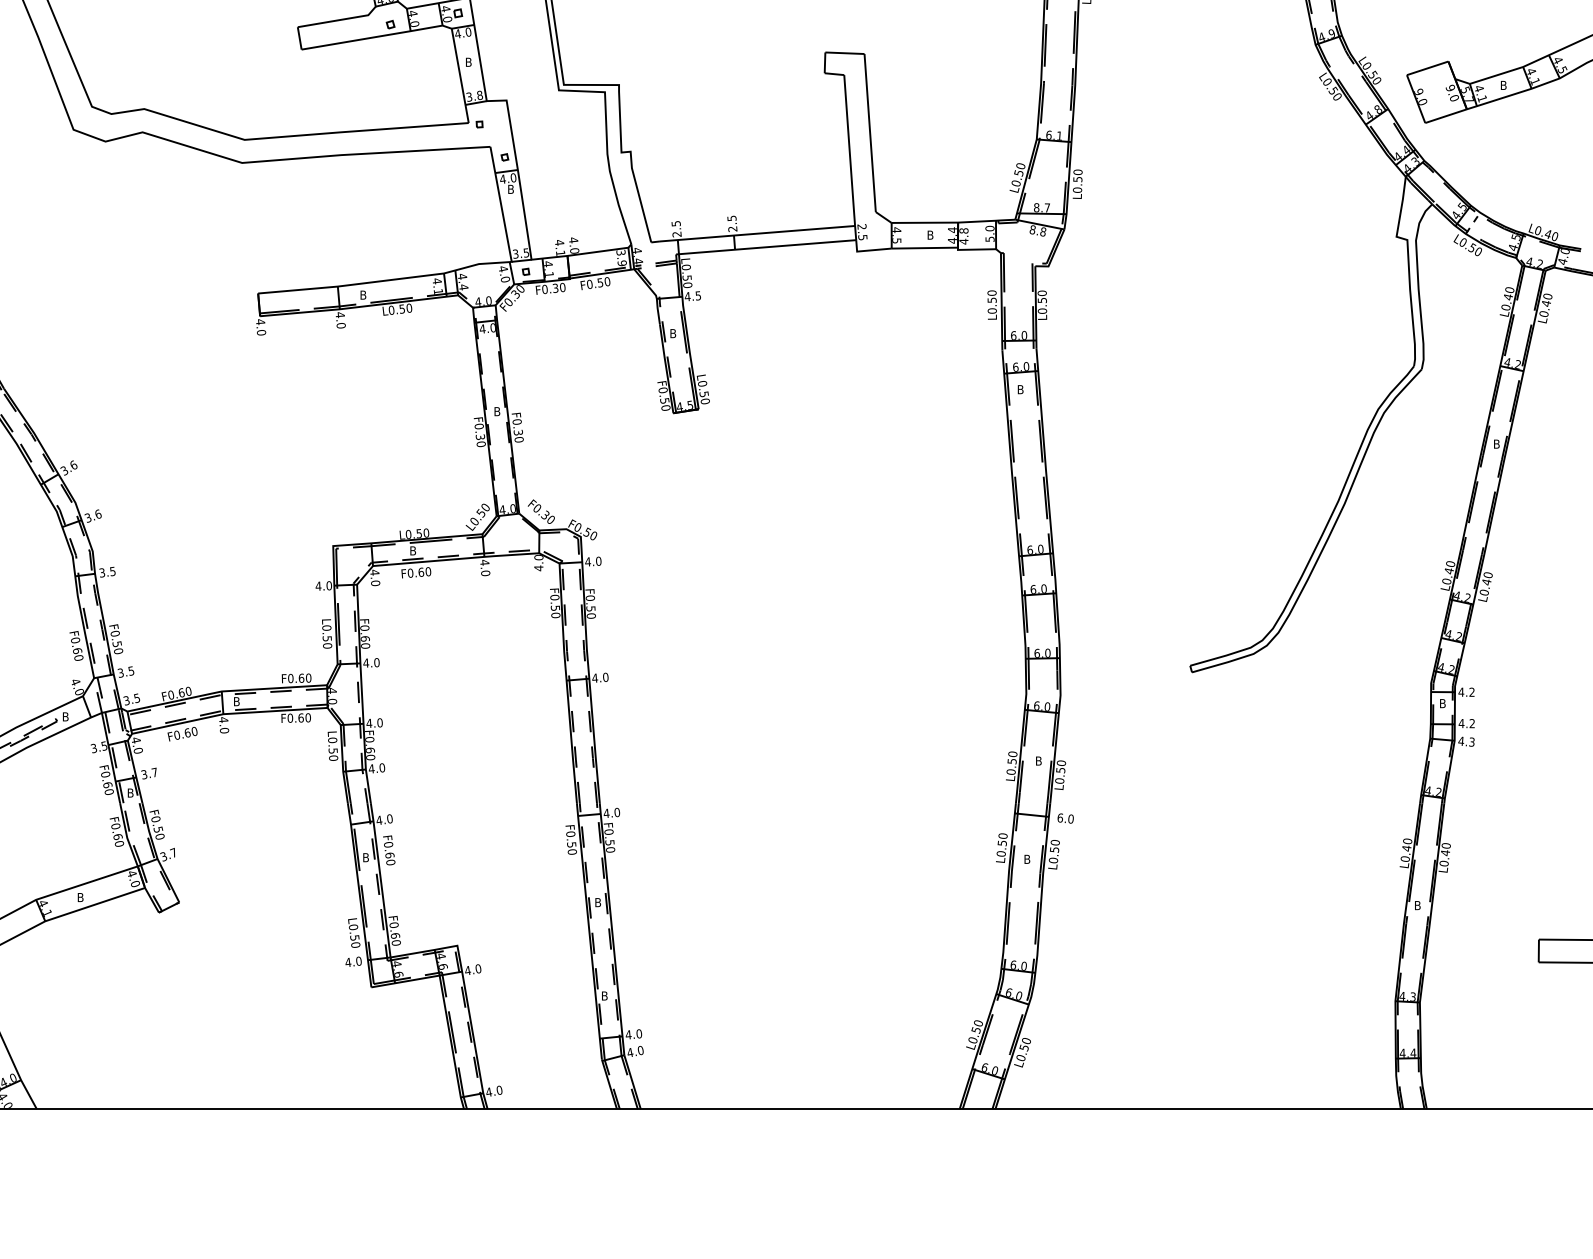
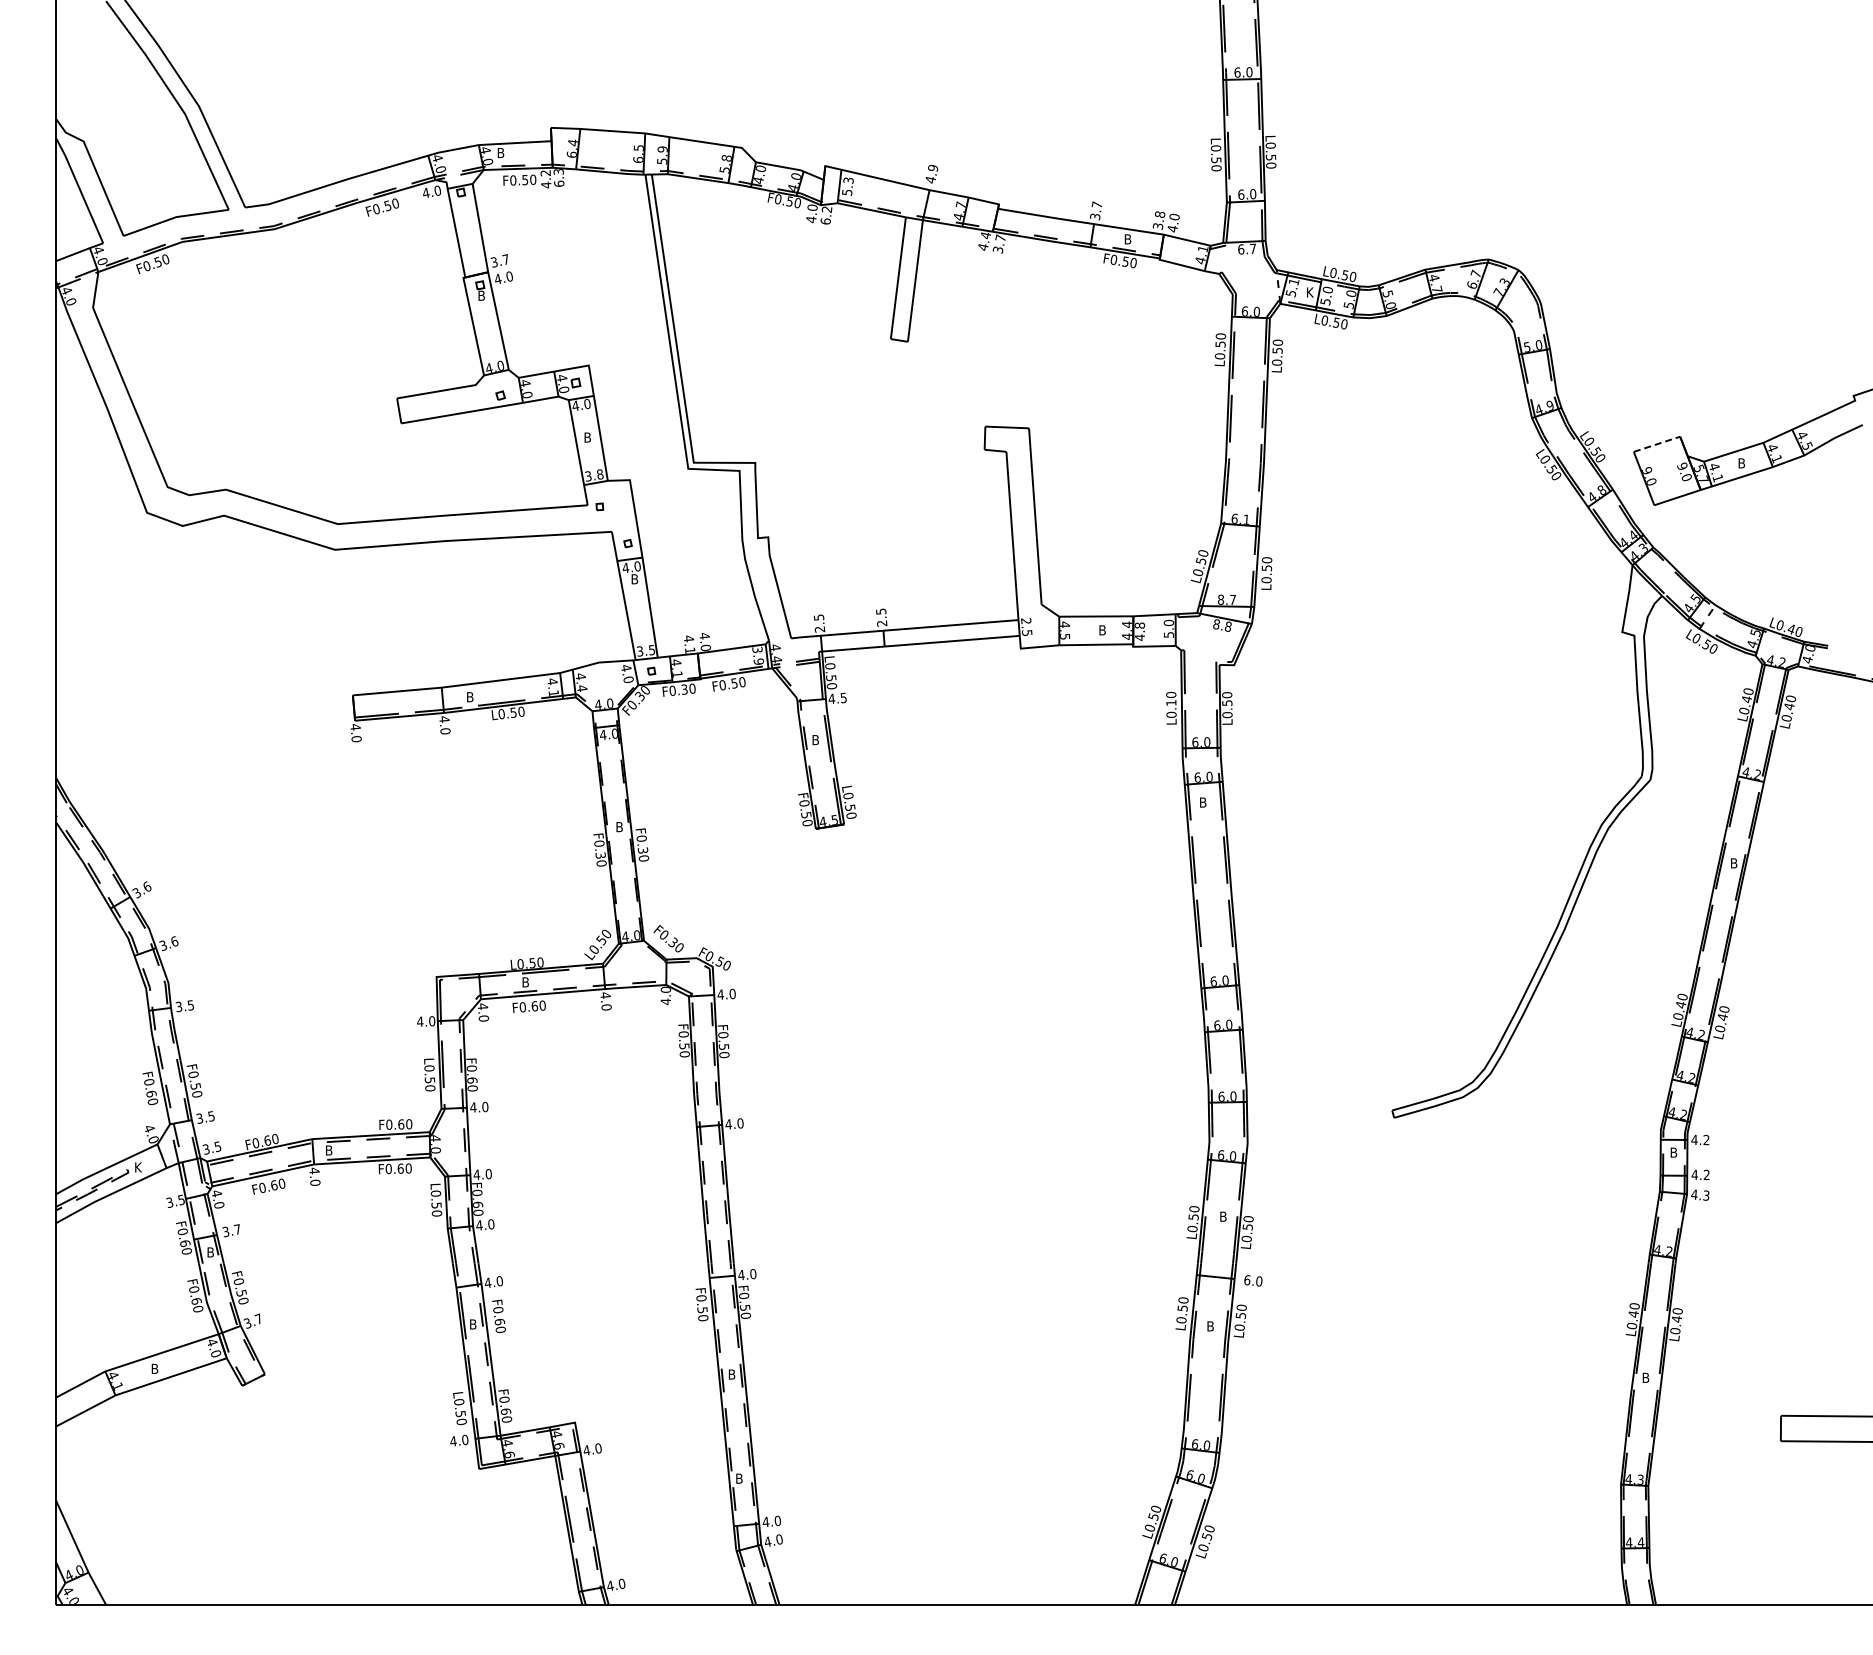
line: (1428, 68) -> (1657, 444), solid -> dashed
text: (992, 299) -> (1171, 702), L0.50 -> L0.10
text: (66, 716) -> (139, 1167), B -> K

